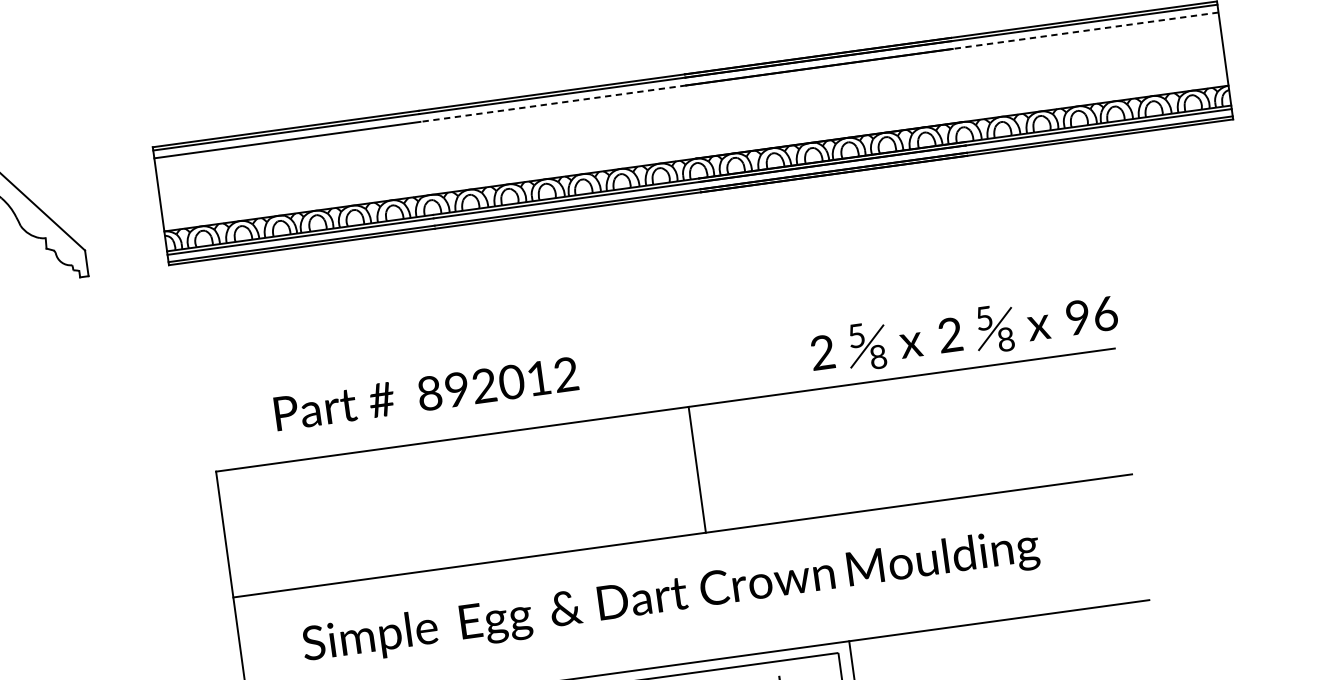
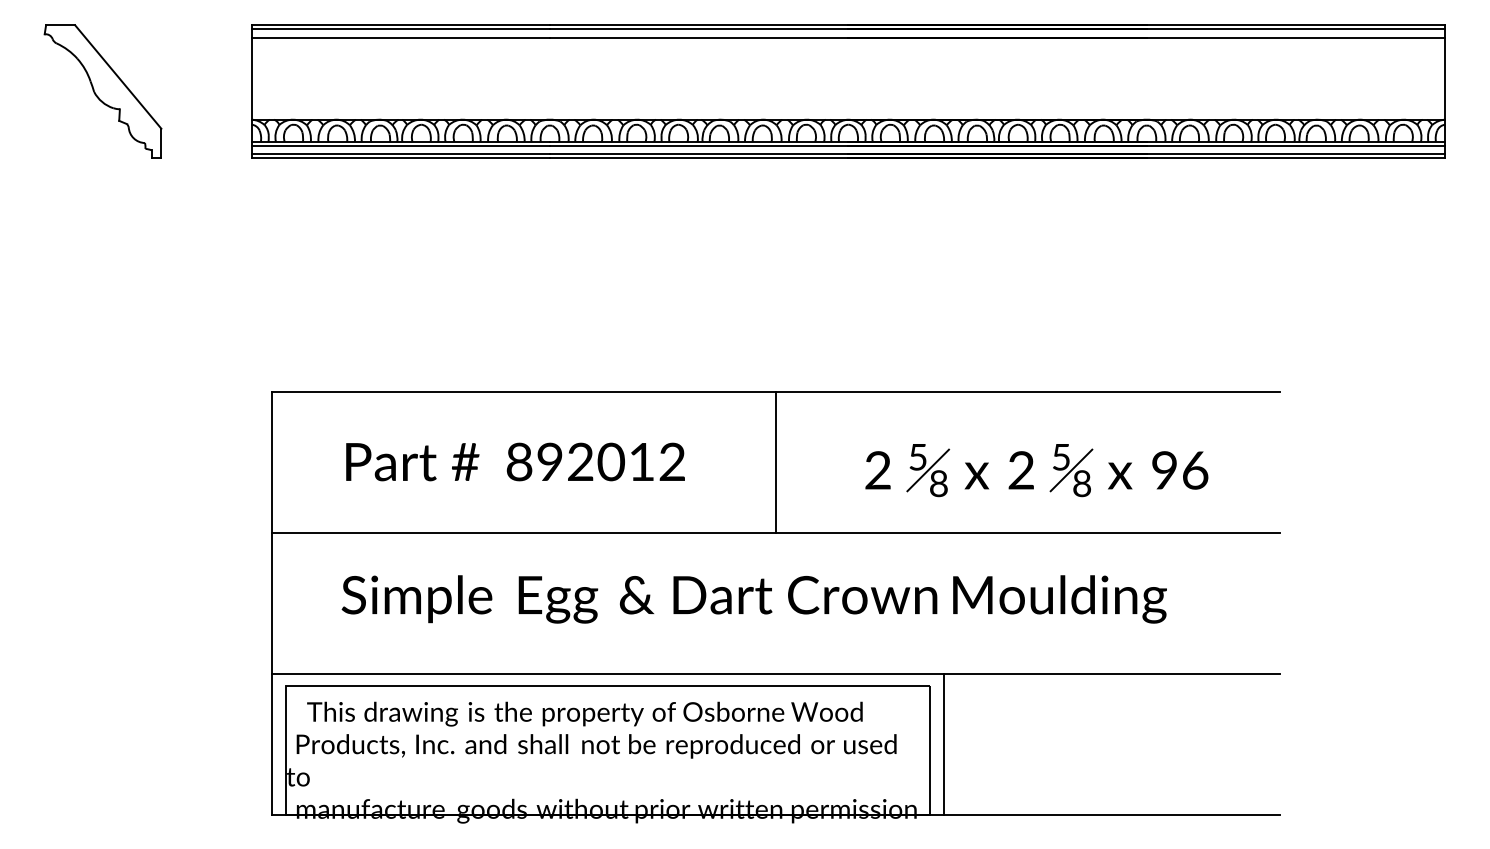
line: (1084, 30) -> (1295, 37), dashed -> solid
line: (552, 103) -> (698, 37), dashed -> solid
part: (963, 333) -> (1036, 470), moved
text: (426, 393) -> (515, 461), moved
line: (697, 469) -> (776, 462), moved

